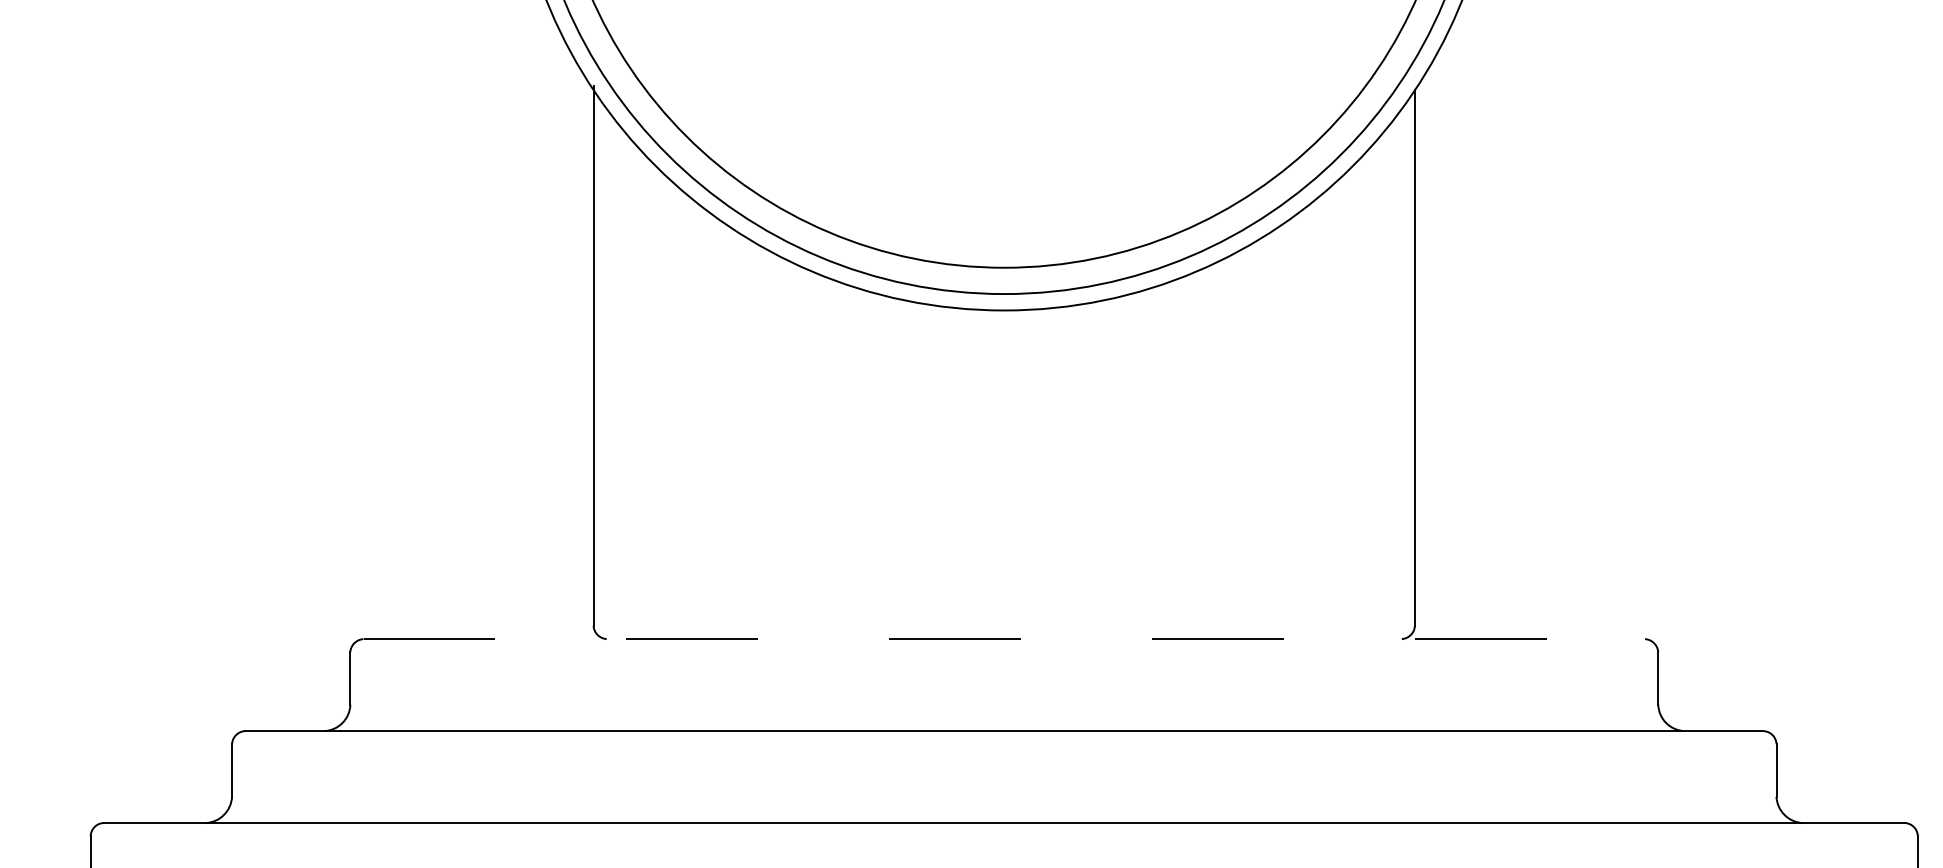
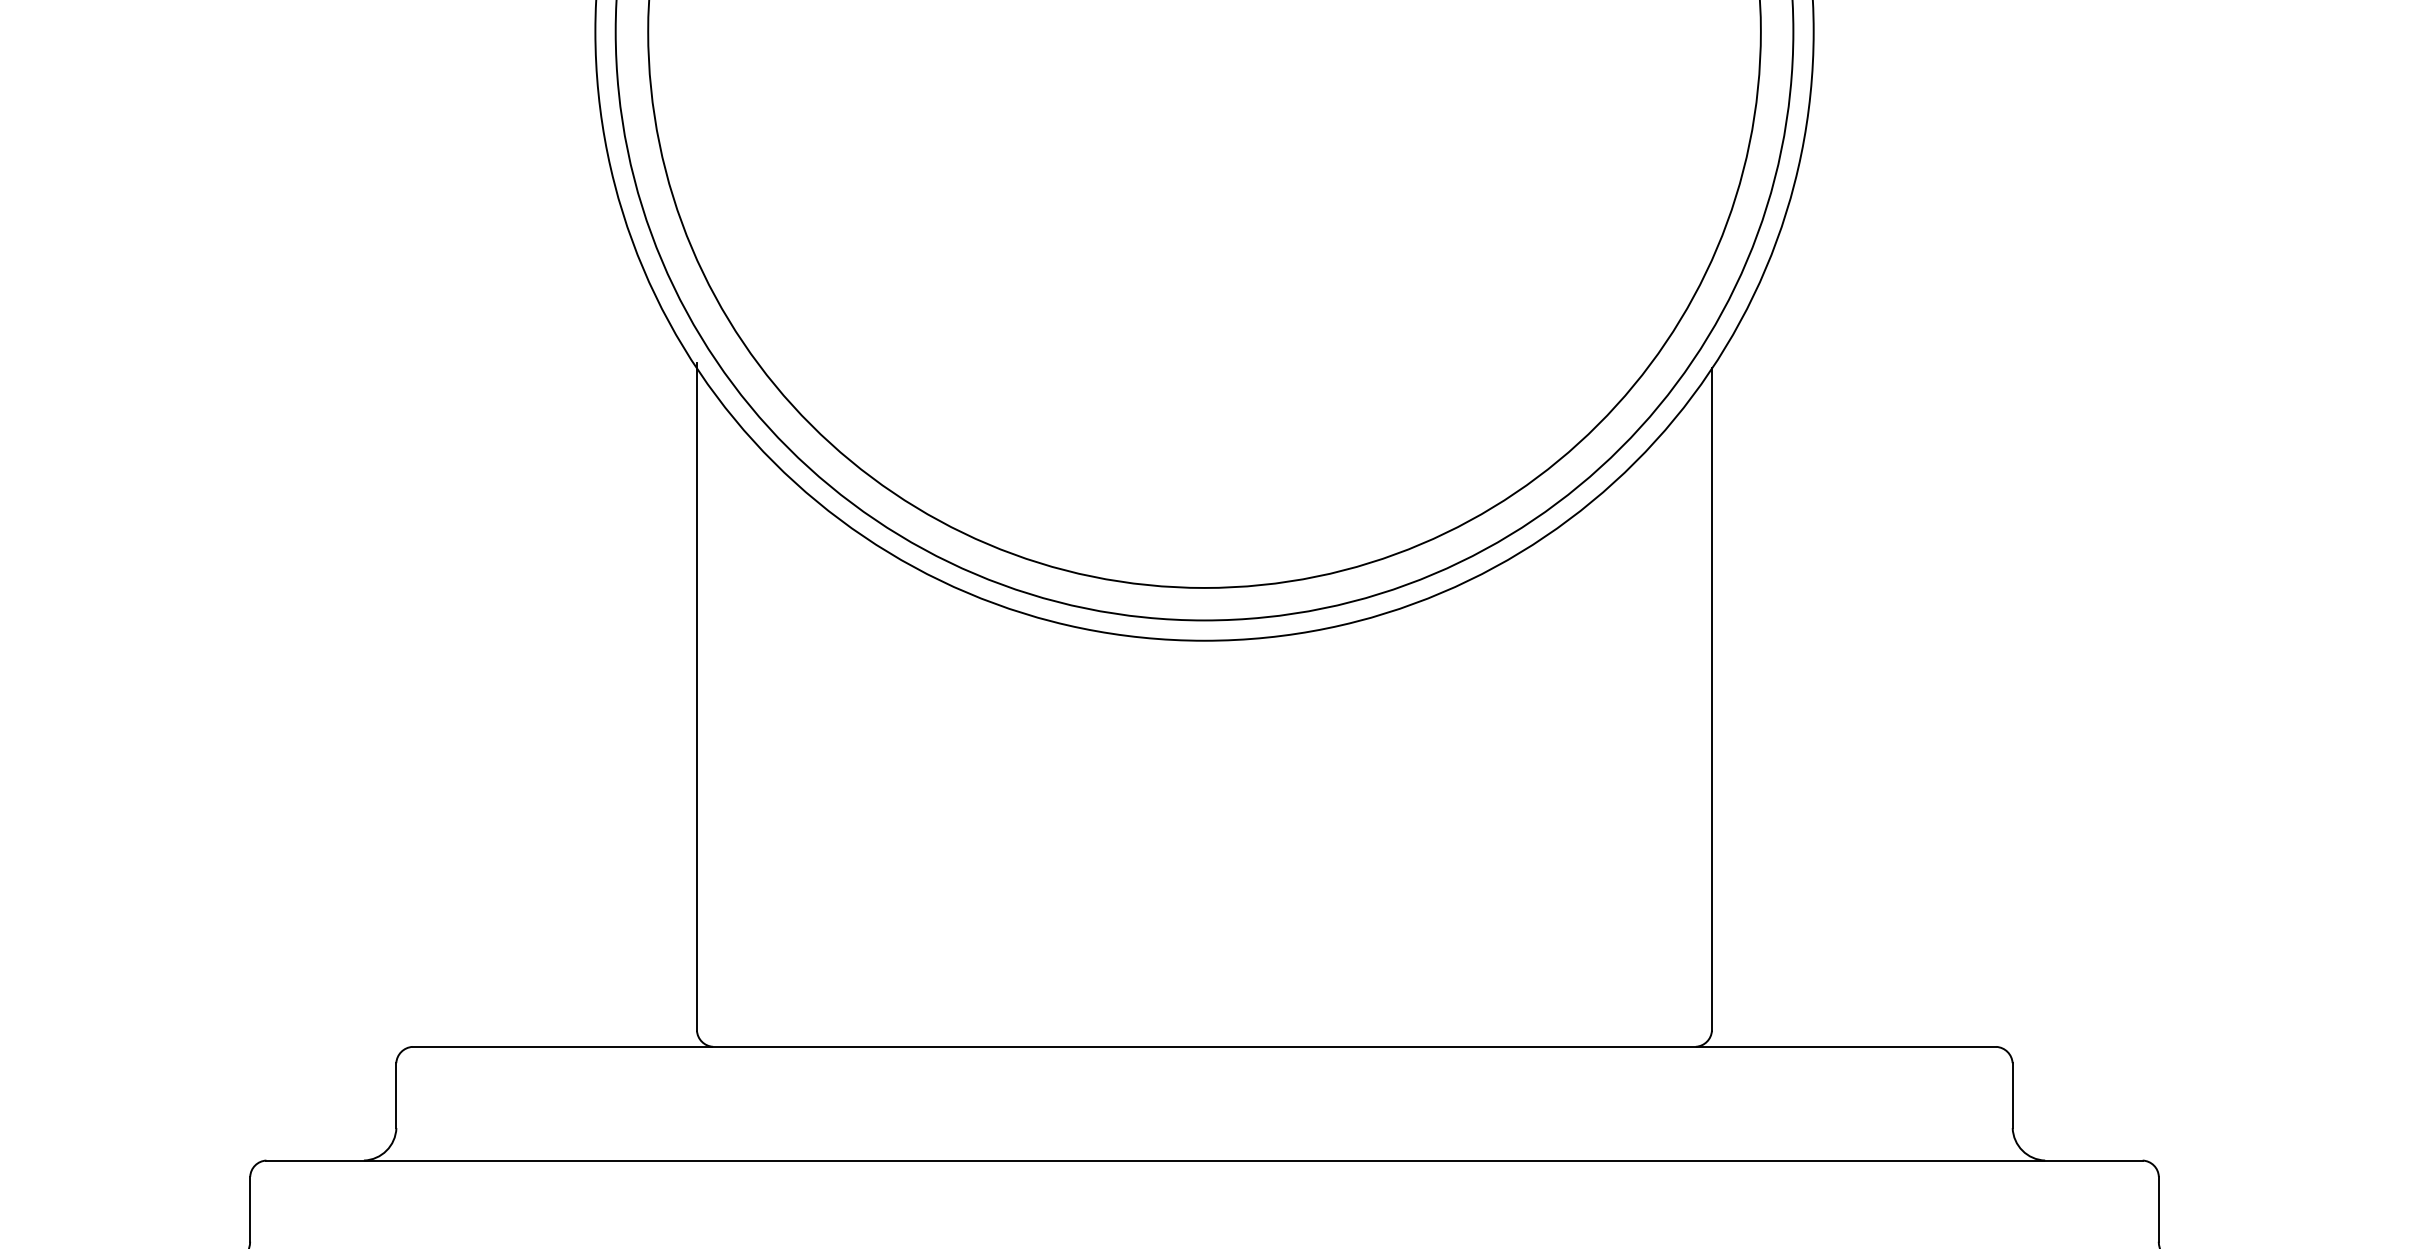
line: (1004, 638) -> (1204, 1046), dashed -> solid

